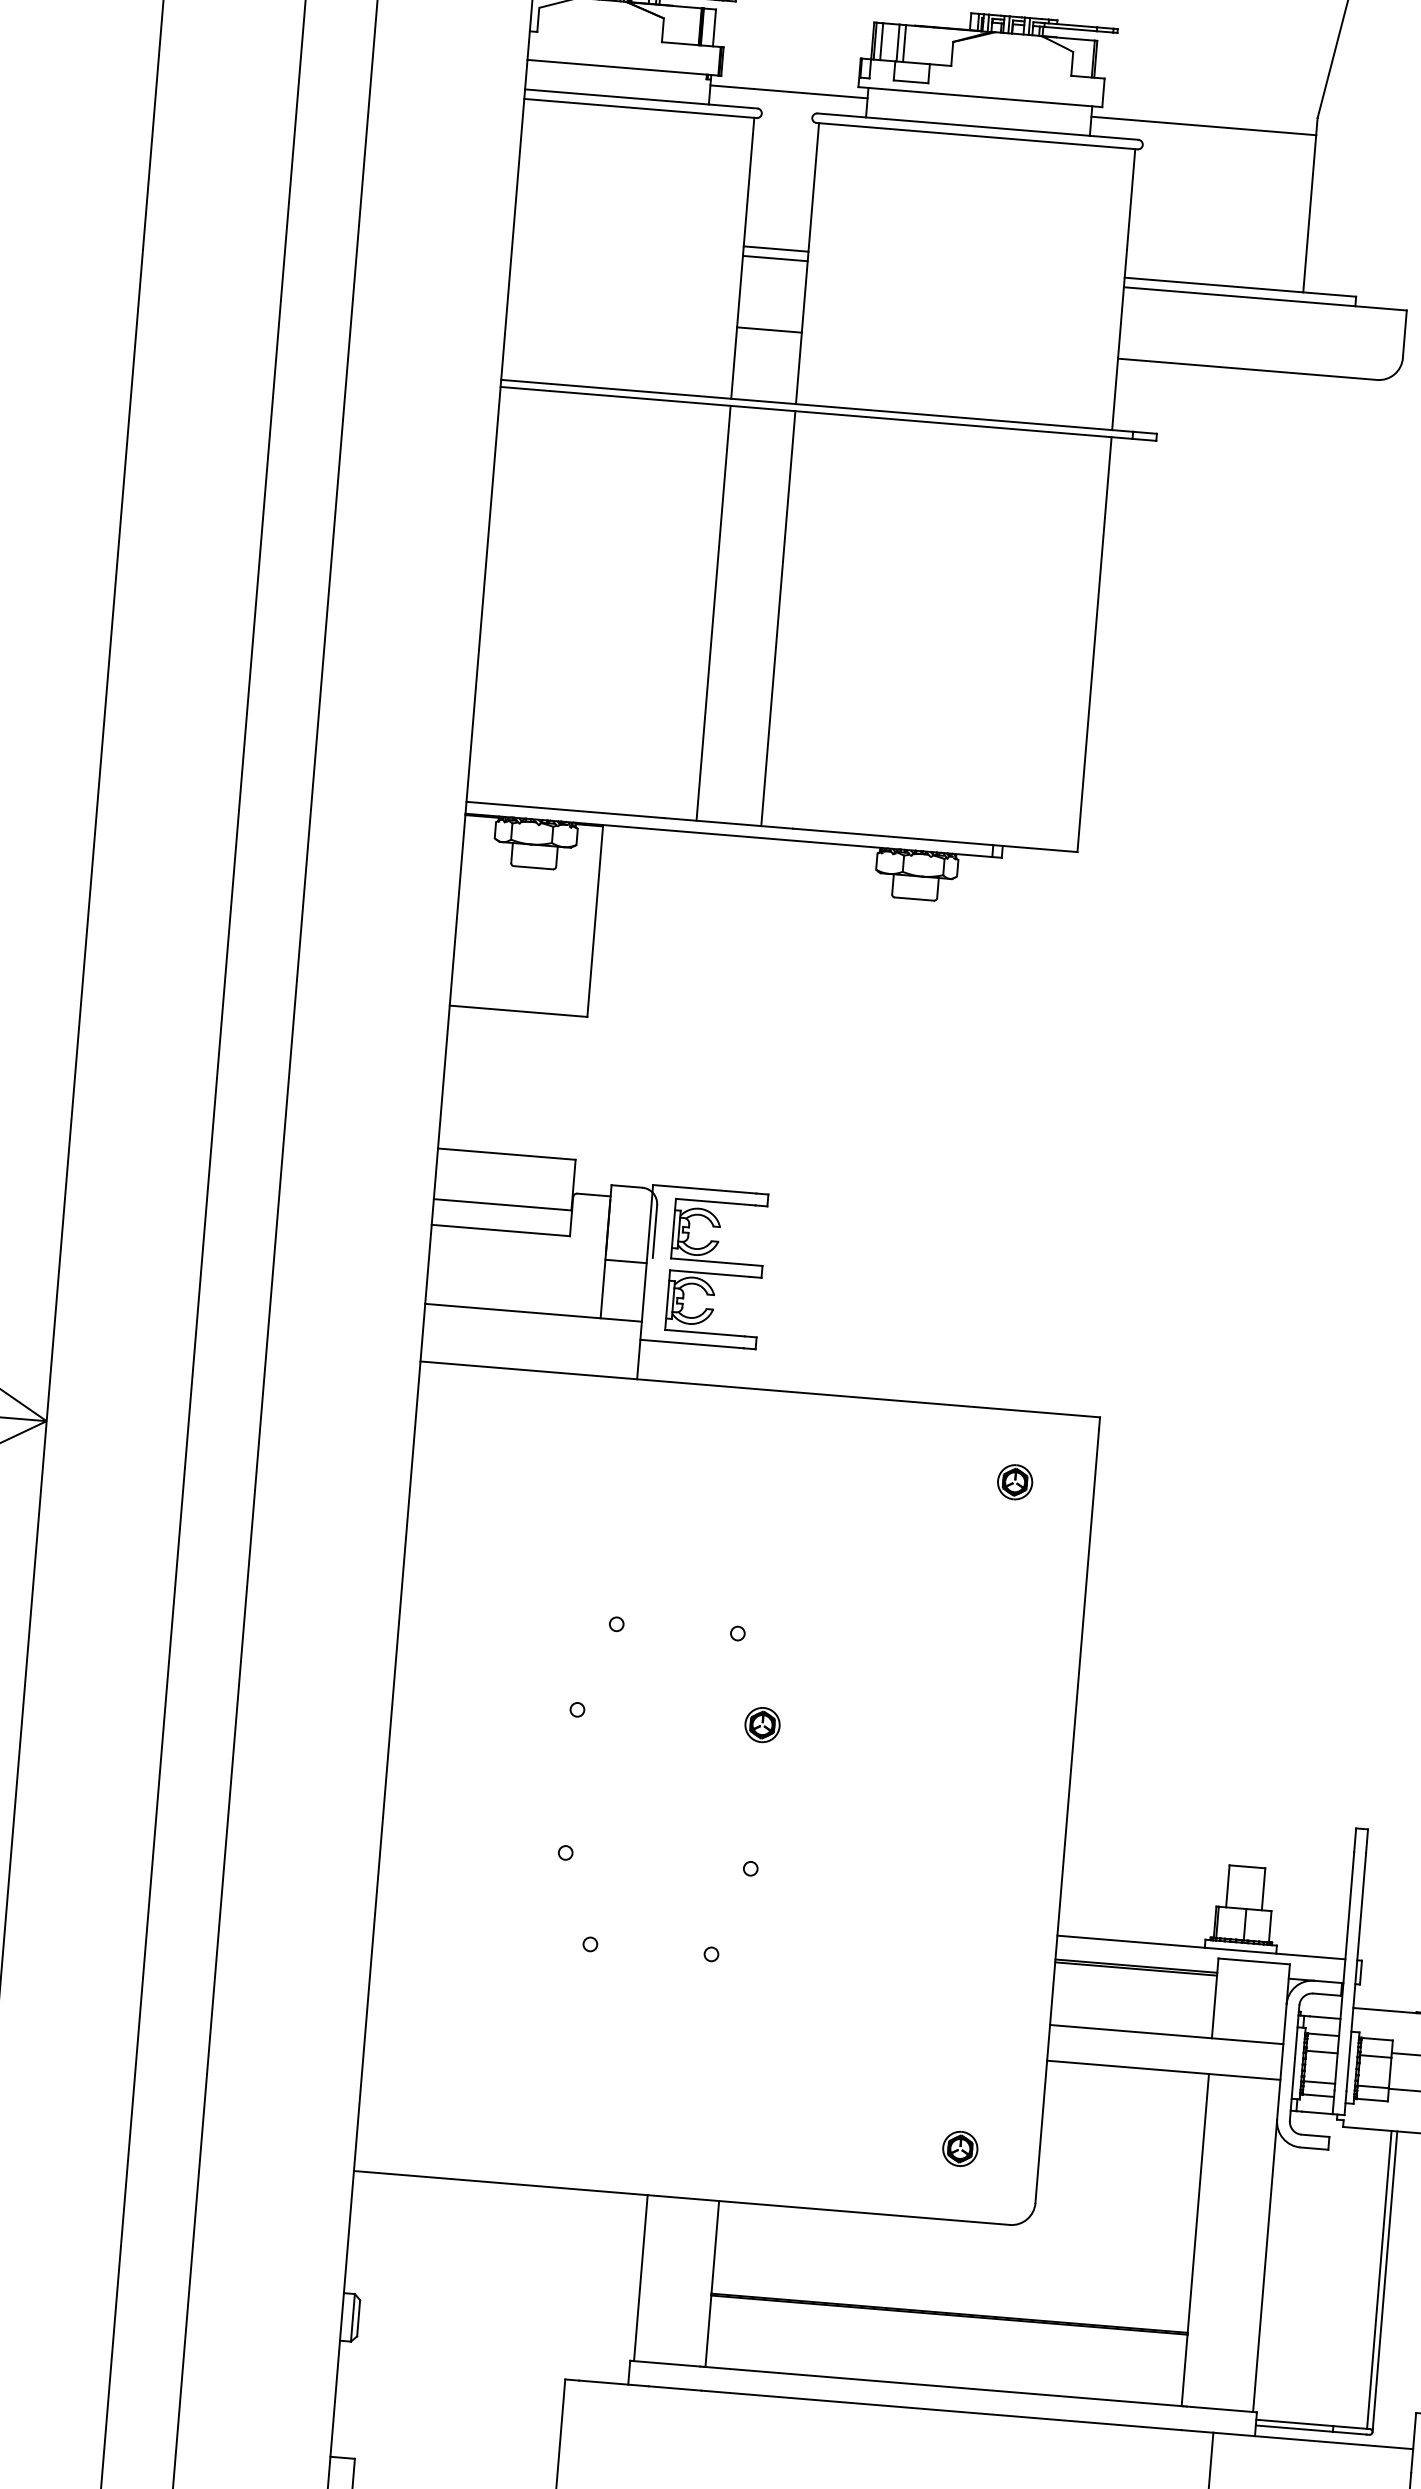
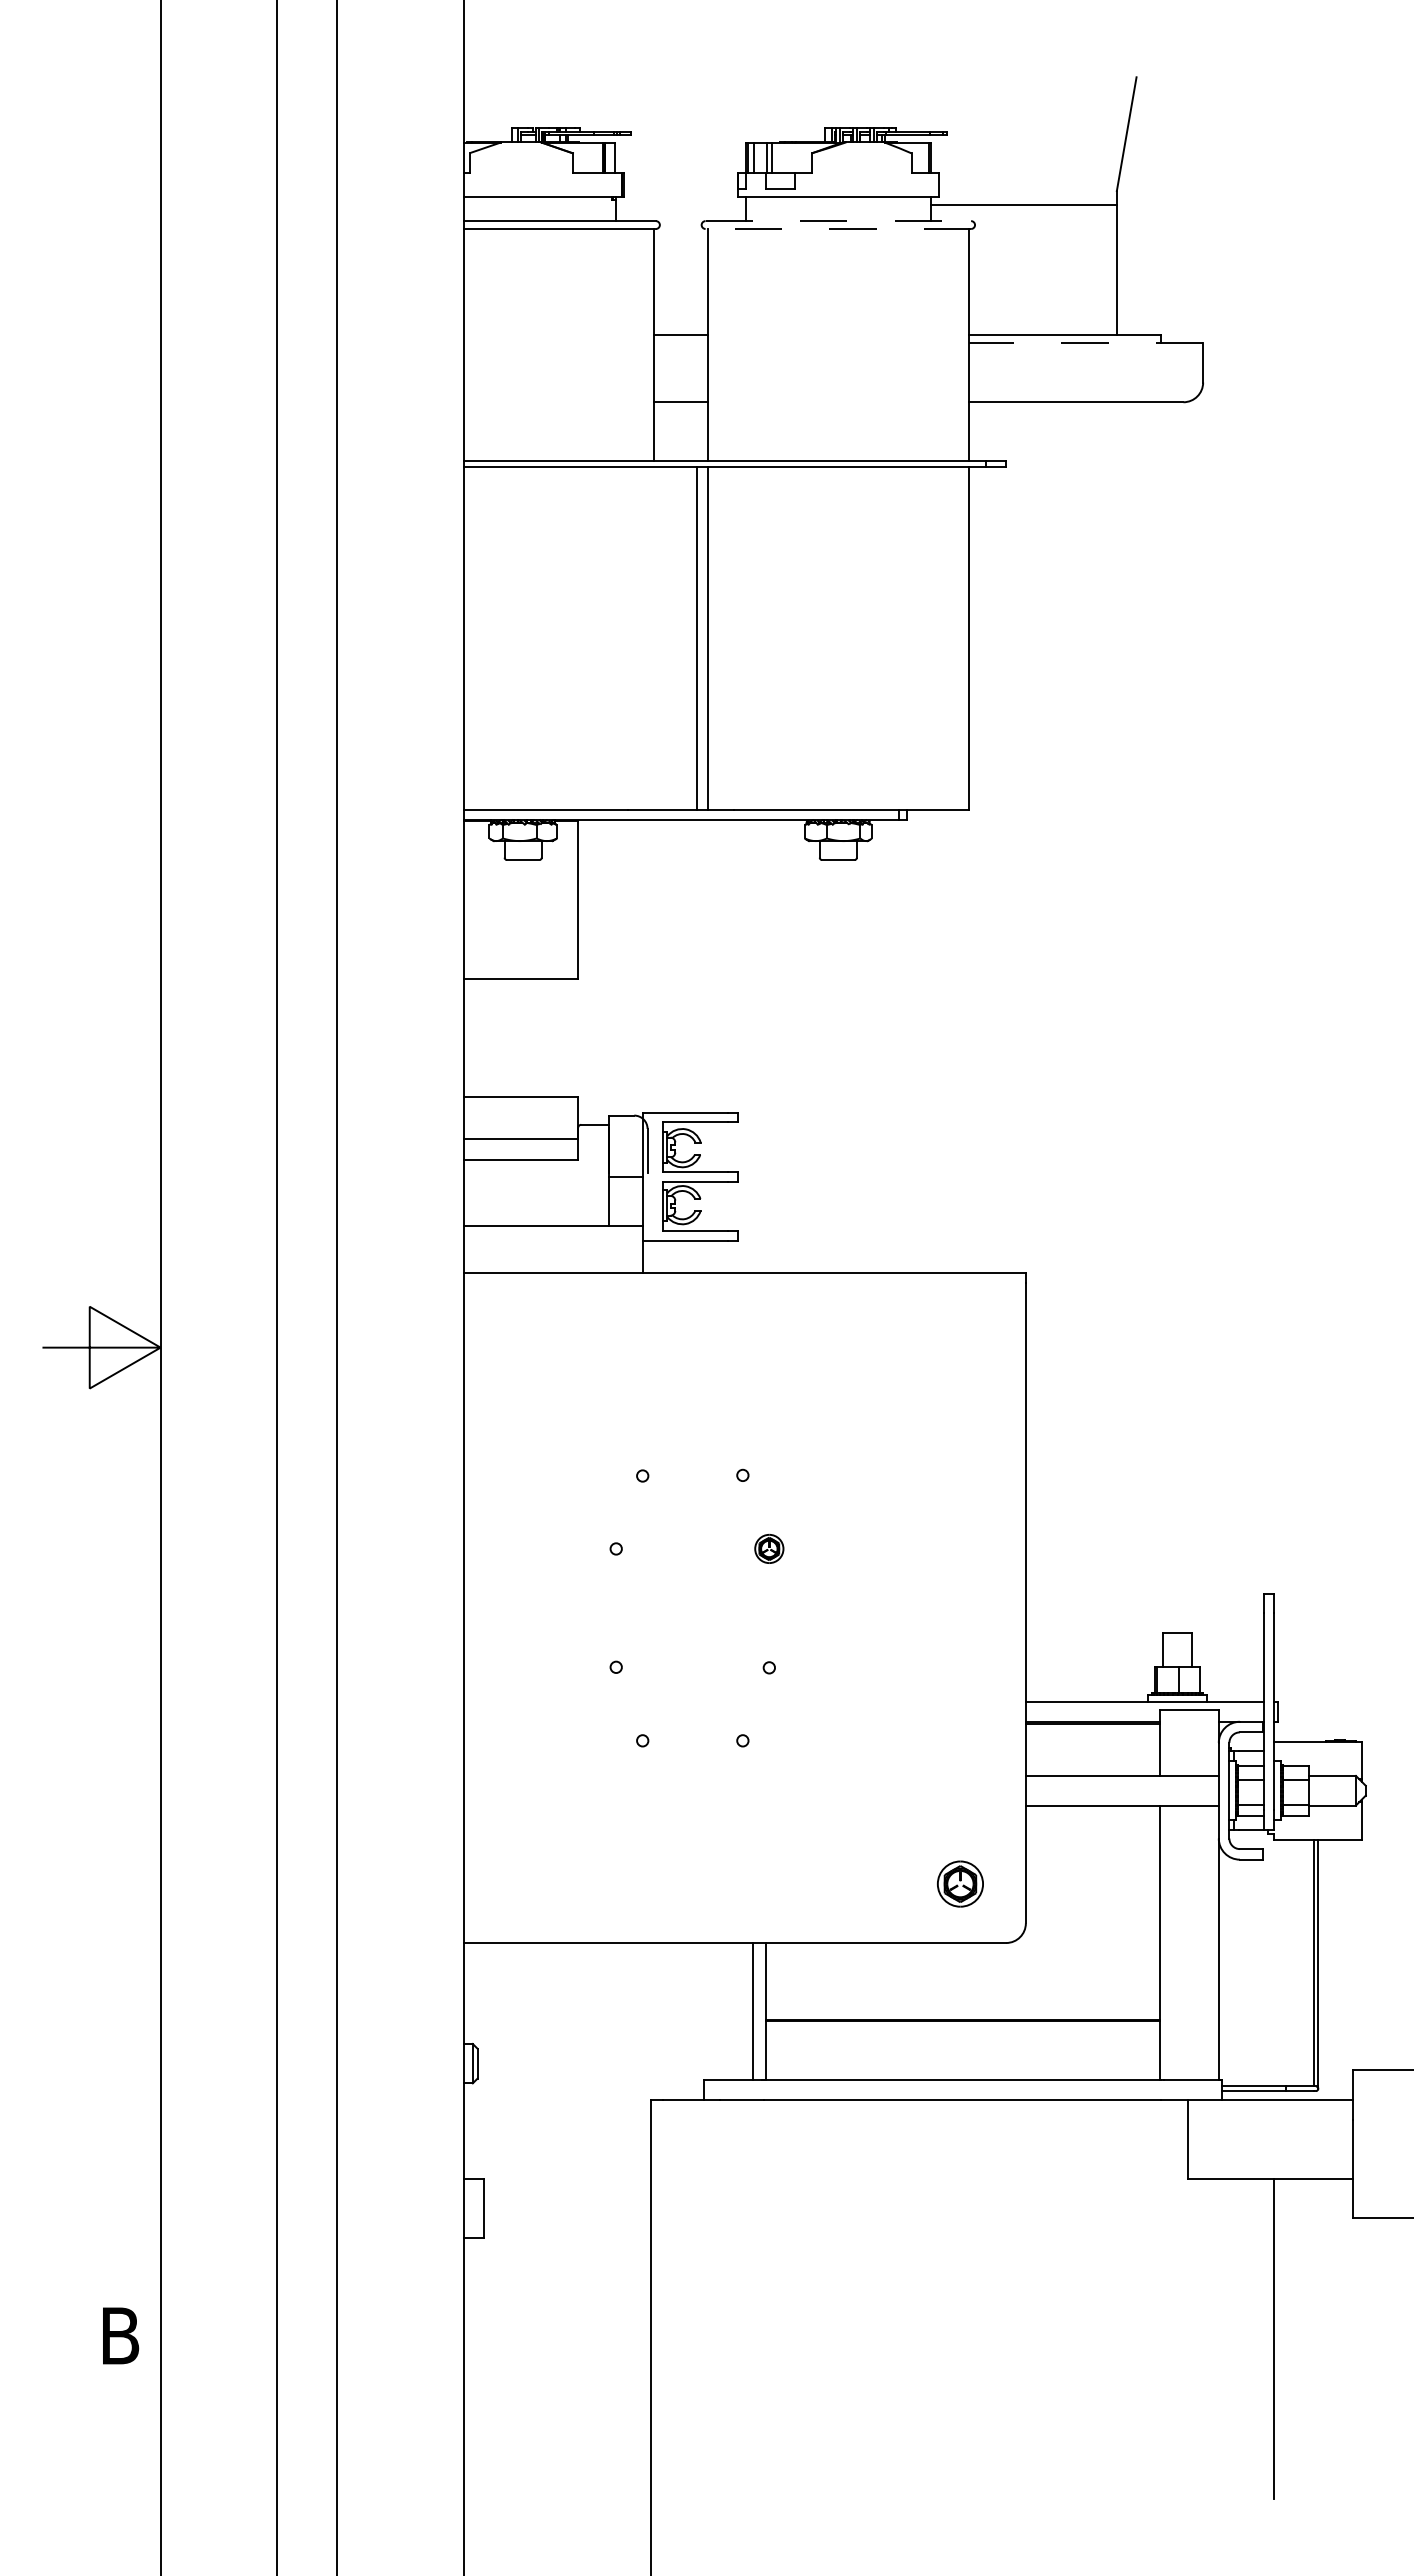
line: (788, 92) -> (680, 205), removed
line: (978, 127) -> (838, 221), solid -> dashed
line: (977, 135) -> (838, 228), solid -> dashed
line: (774, 258) -> (680, 343), removed
line: (1265, 299) -> (1086, 343), solid -> dashed
line: (714, 612) -> (697, 638), moved
part: (1015, 1482) -> (960, 1332), removed
part: (960, 2148) -> (960, 1883), size x1.6
line: (640, 2277) -> (752, 2011), moved

